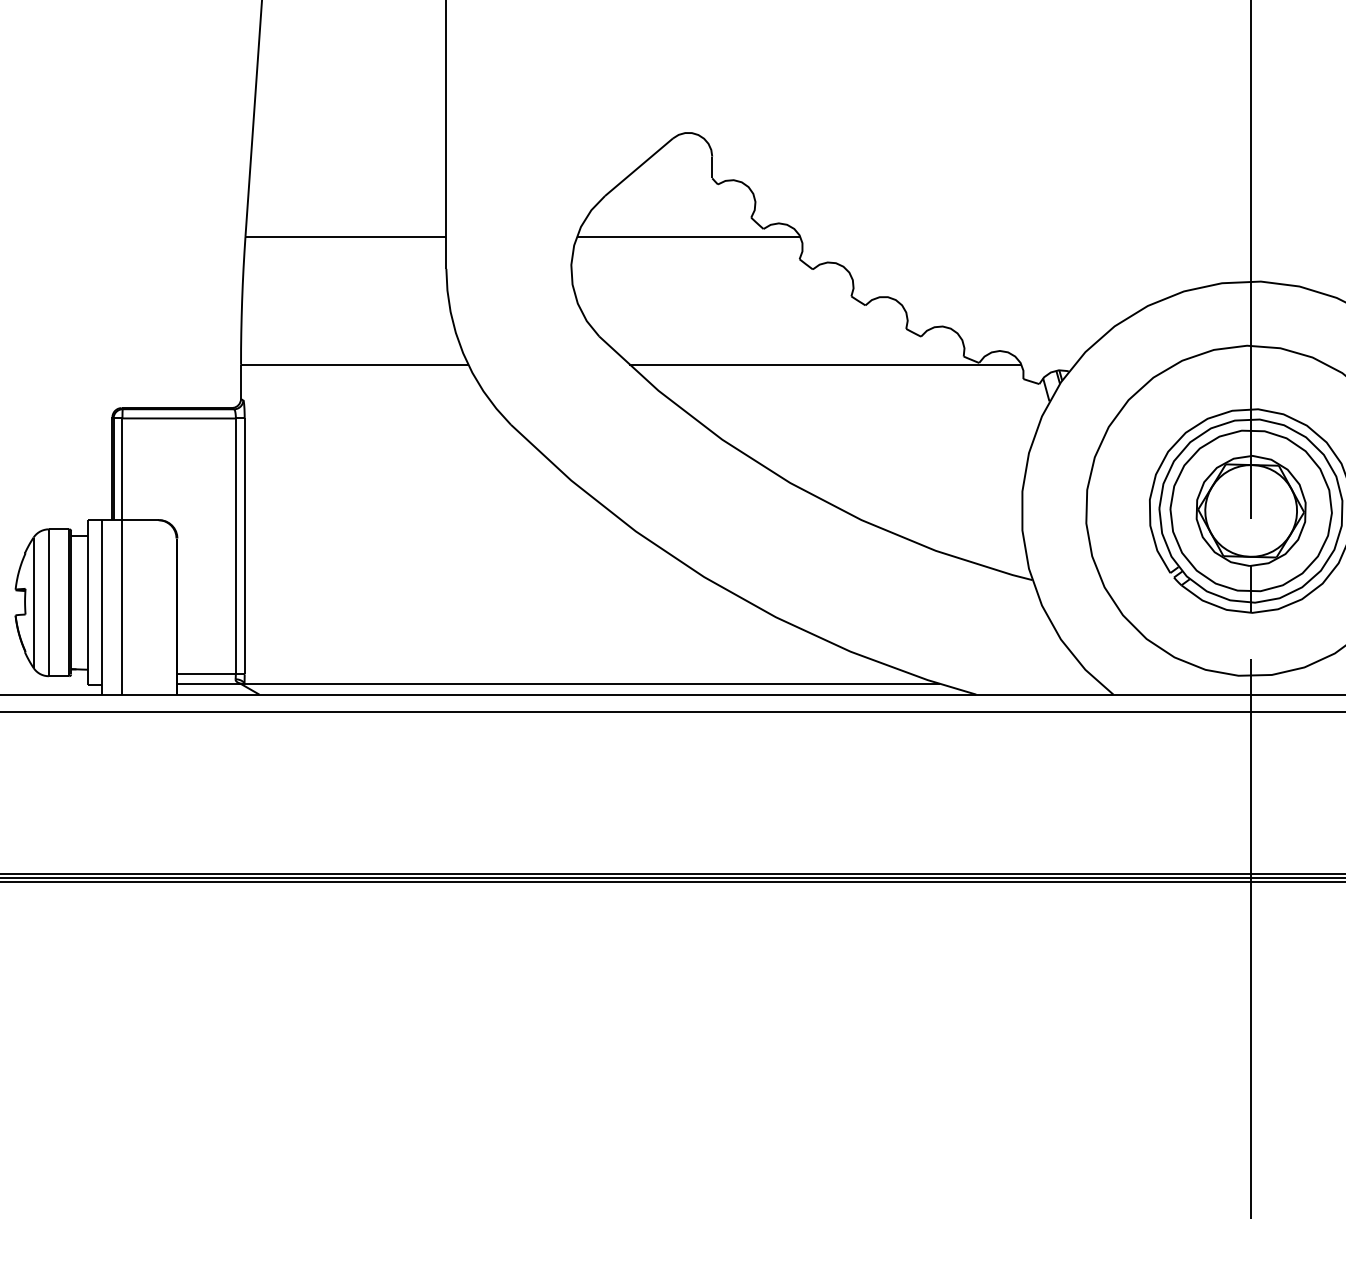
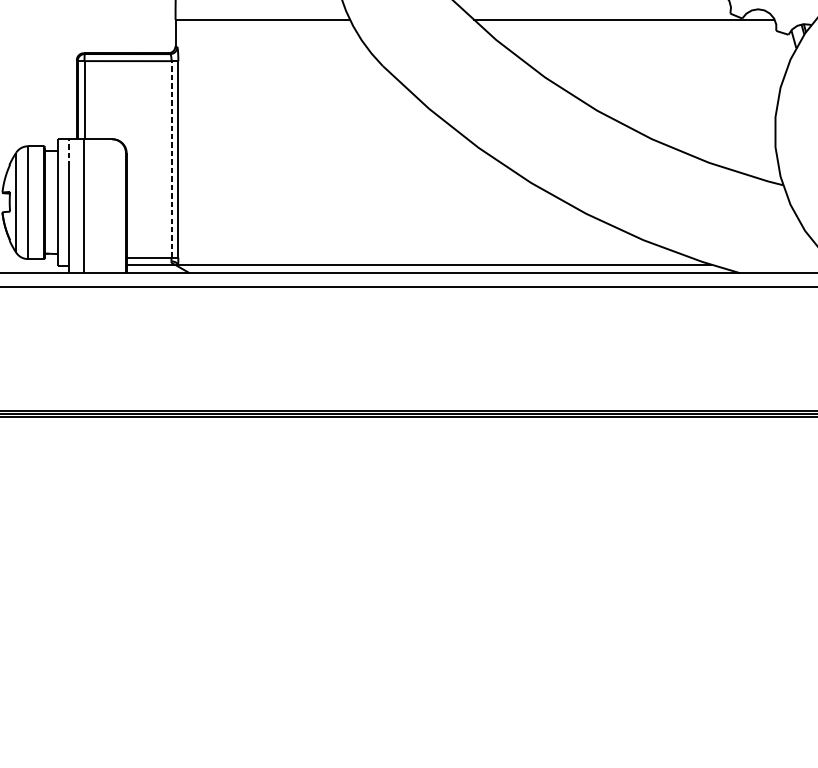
line: (102, 537) -> (69, 152), solid -> dashed
line: (235, 546) -> (171, 159), solid -> dashed

